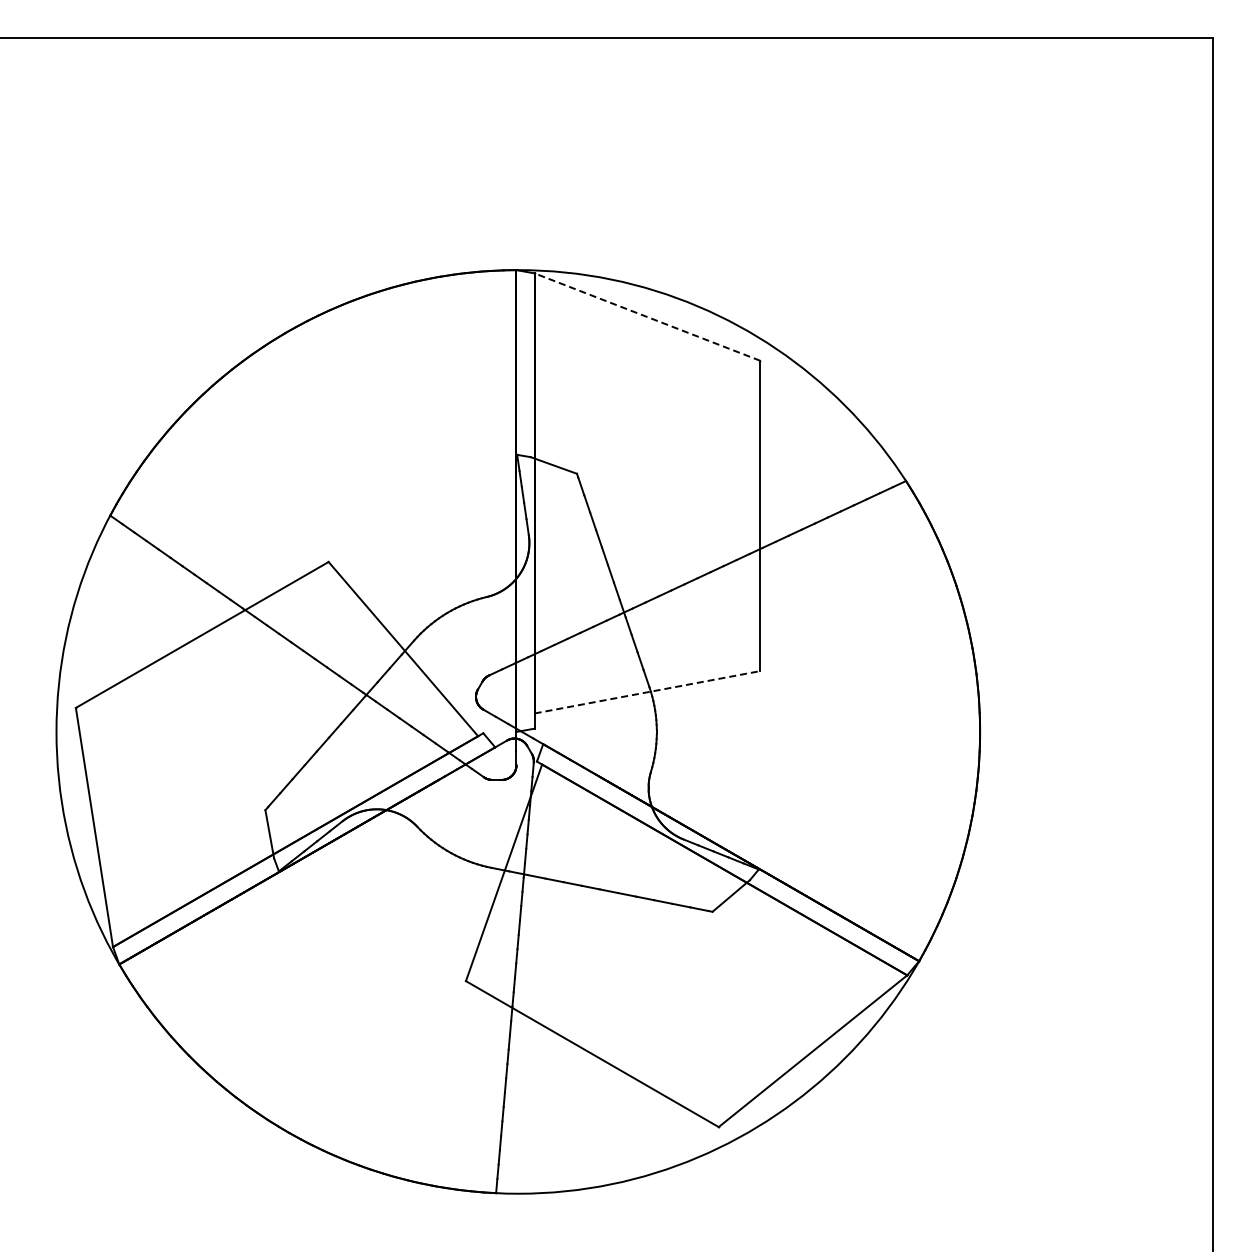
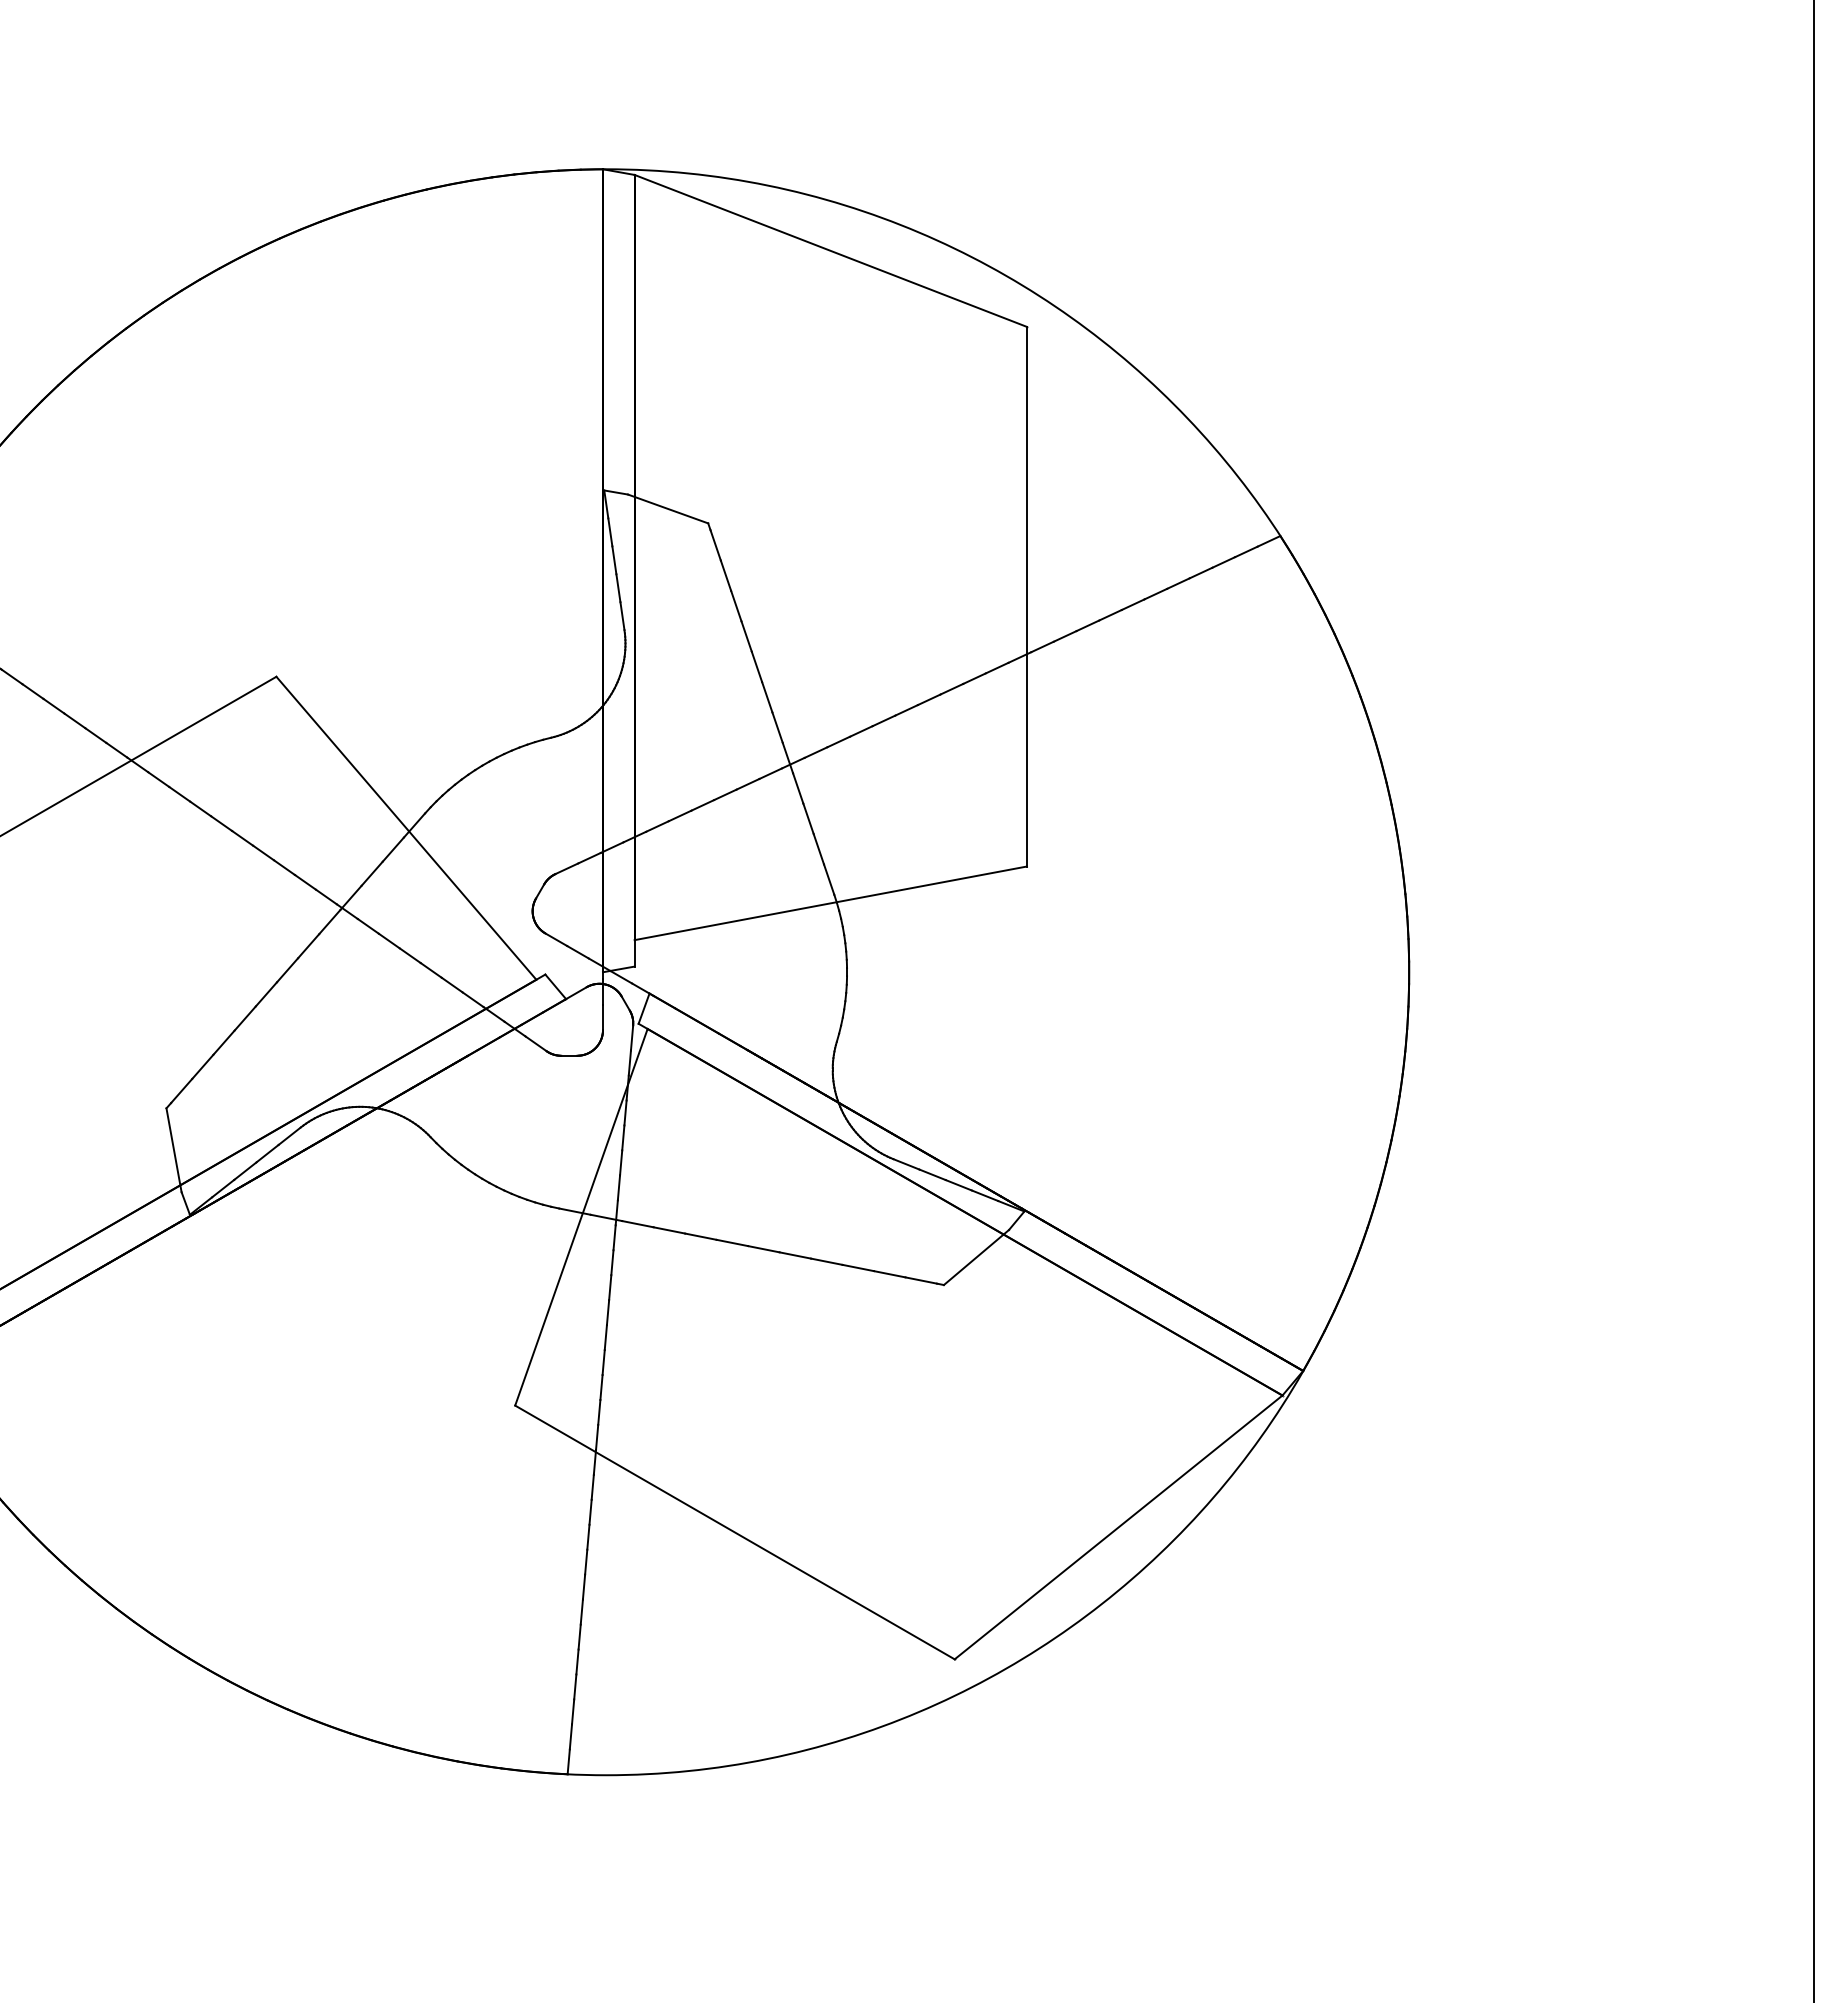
line: (647, 317) -> (830, 251), dashed -> solid
line: (647, 692) -> (830, 903), dashed -> solid

